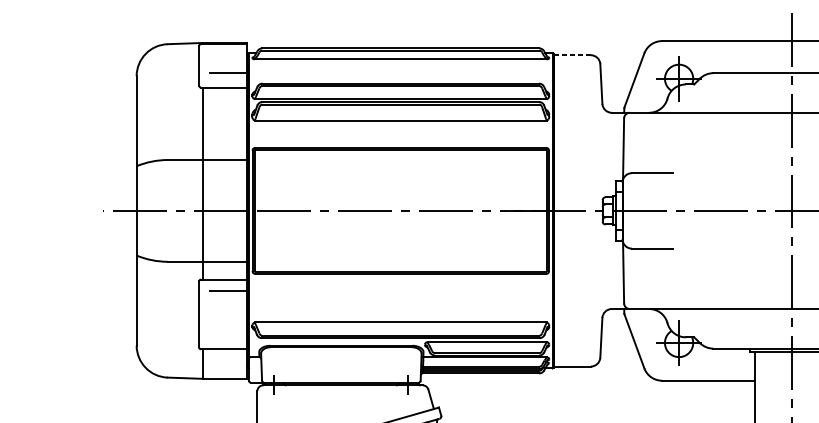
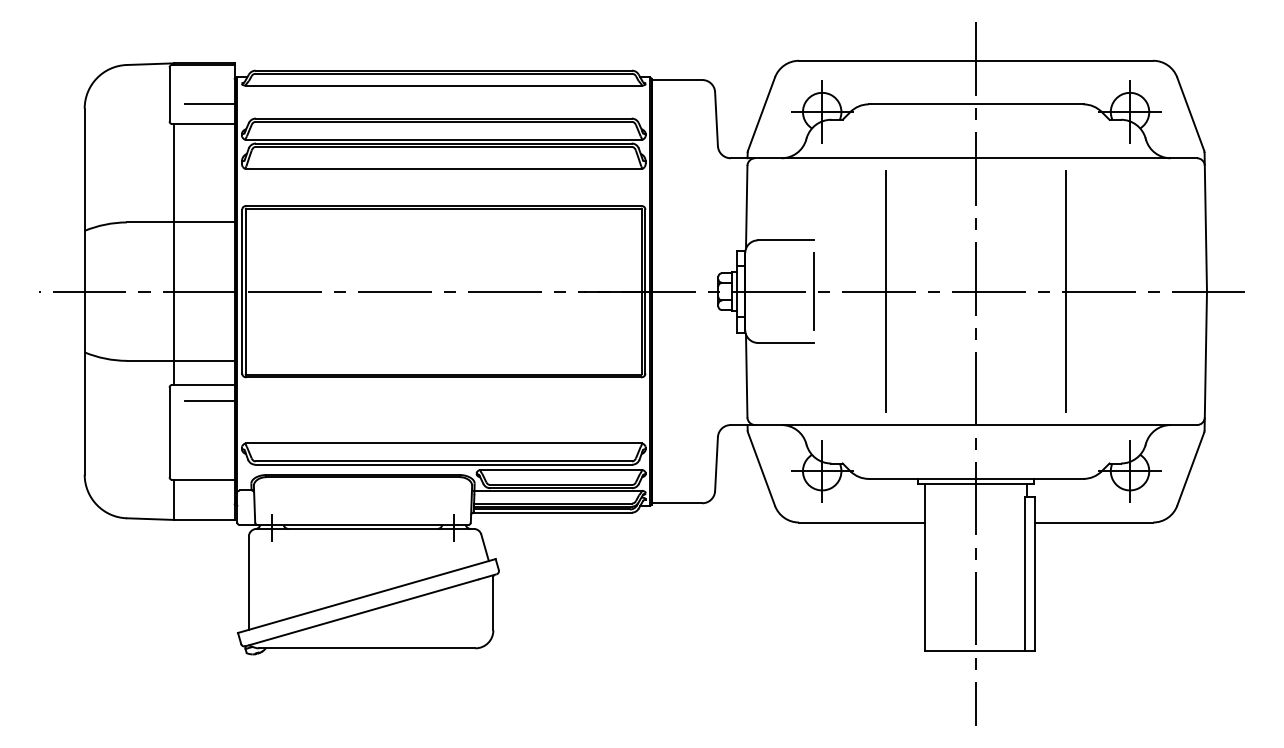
line: (571, 55) -> (676, 80), dashed -> solid
line: (673, 210) -> (814, 291), added
line: (726, 210) -> (886, 291), added

